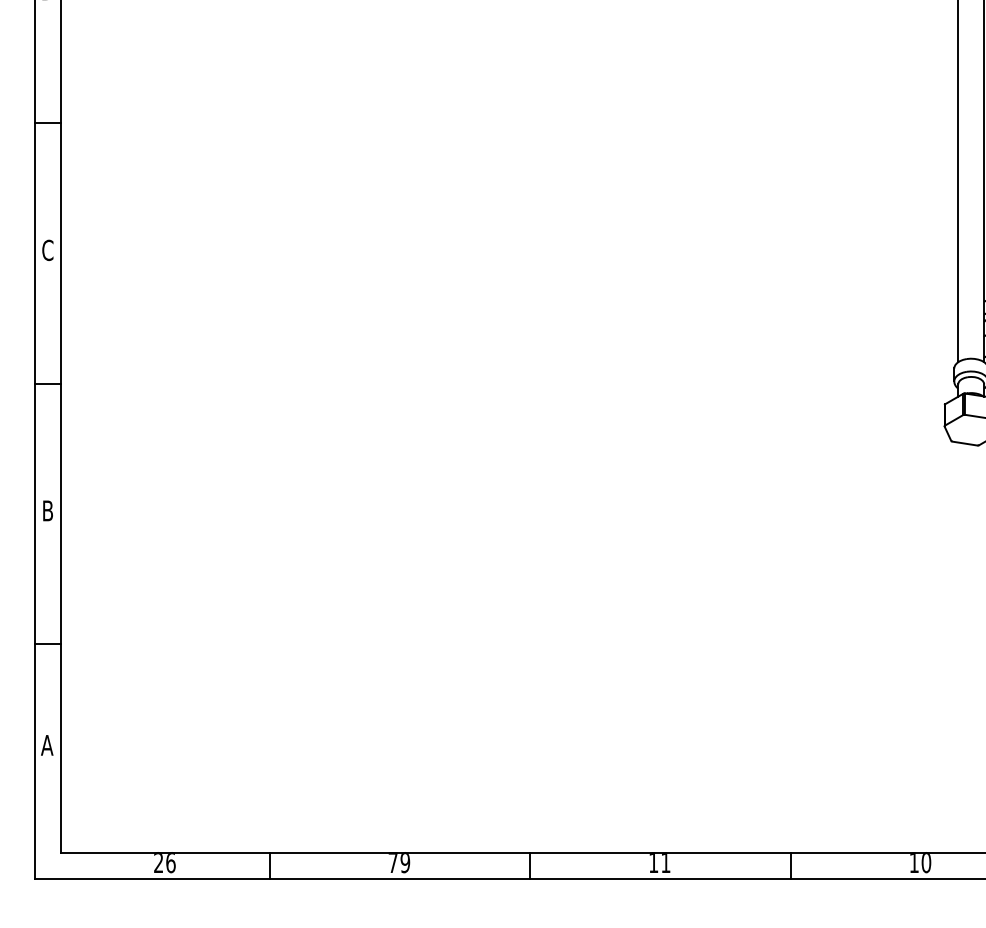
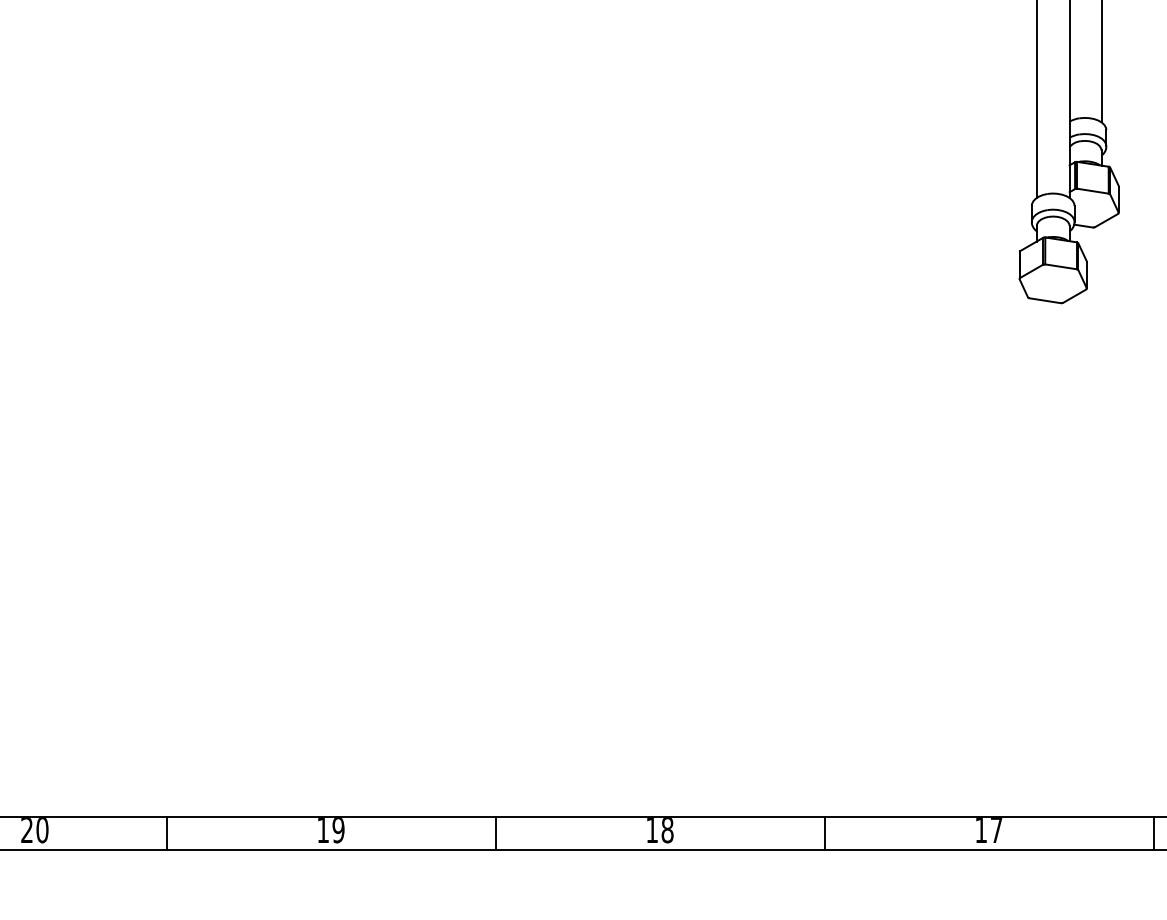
text: (170, 863) -> (41, 831), 26 -> 20
text: (392, 863) -> (322, 831), 79 -> 19
text: (665, 863) -> (667, 831), 11 -> 18
text: (926, 863) -> (996, 831), 10 -> 17

